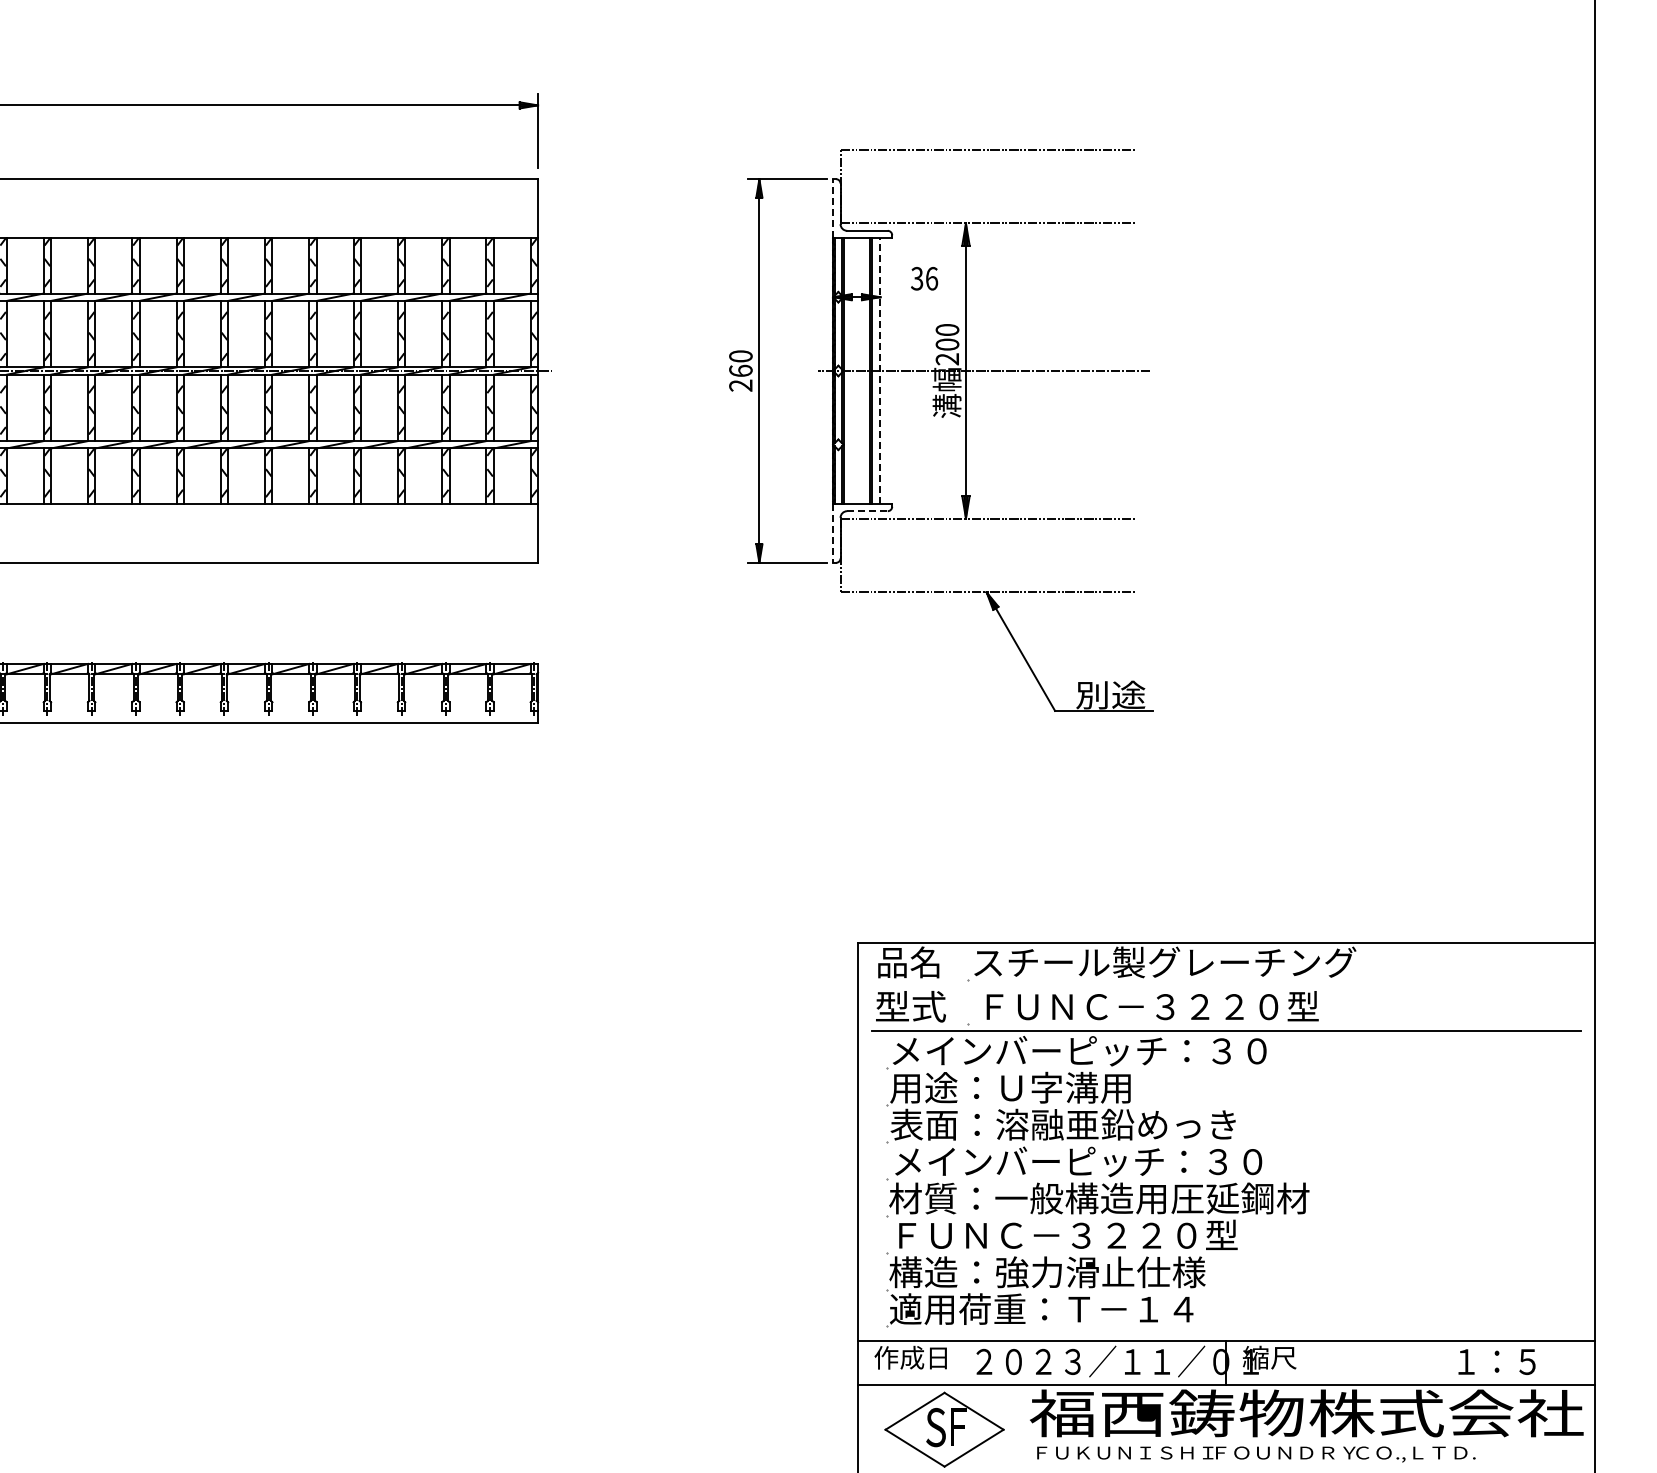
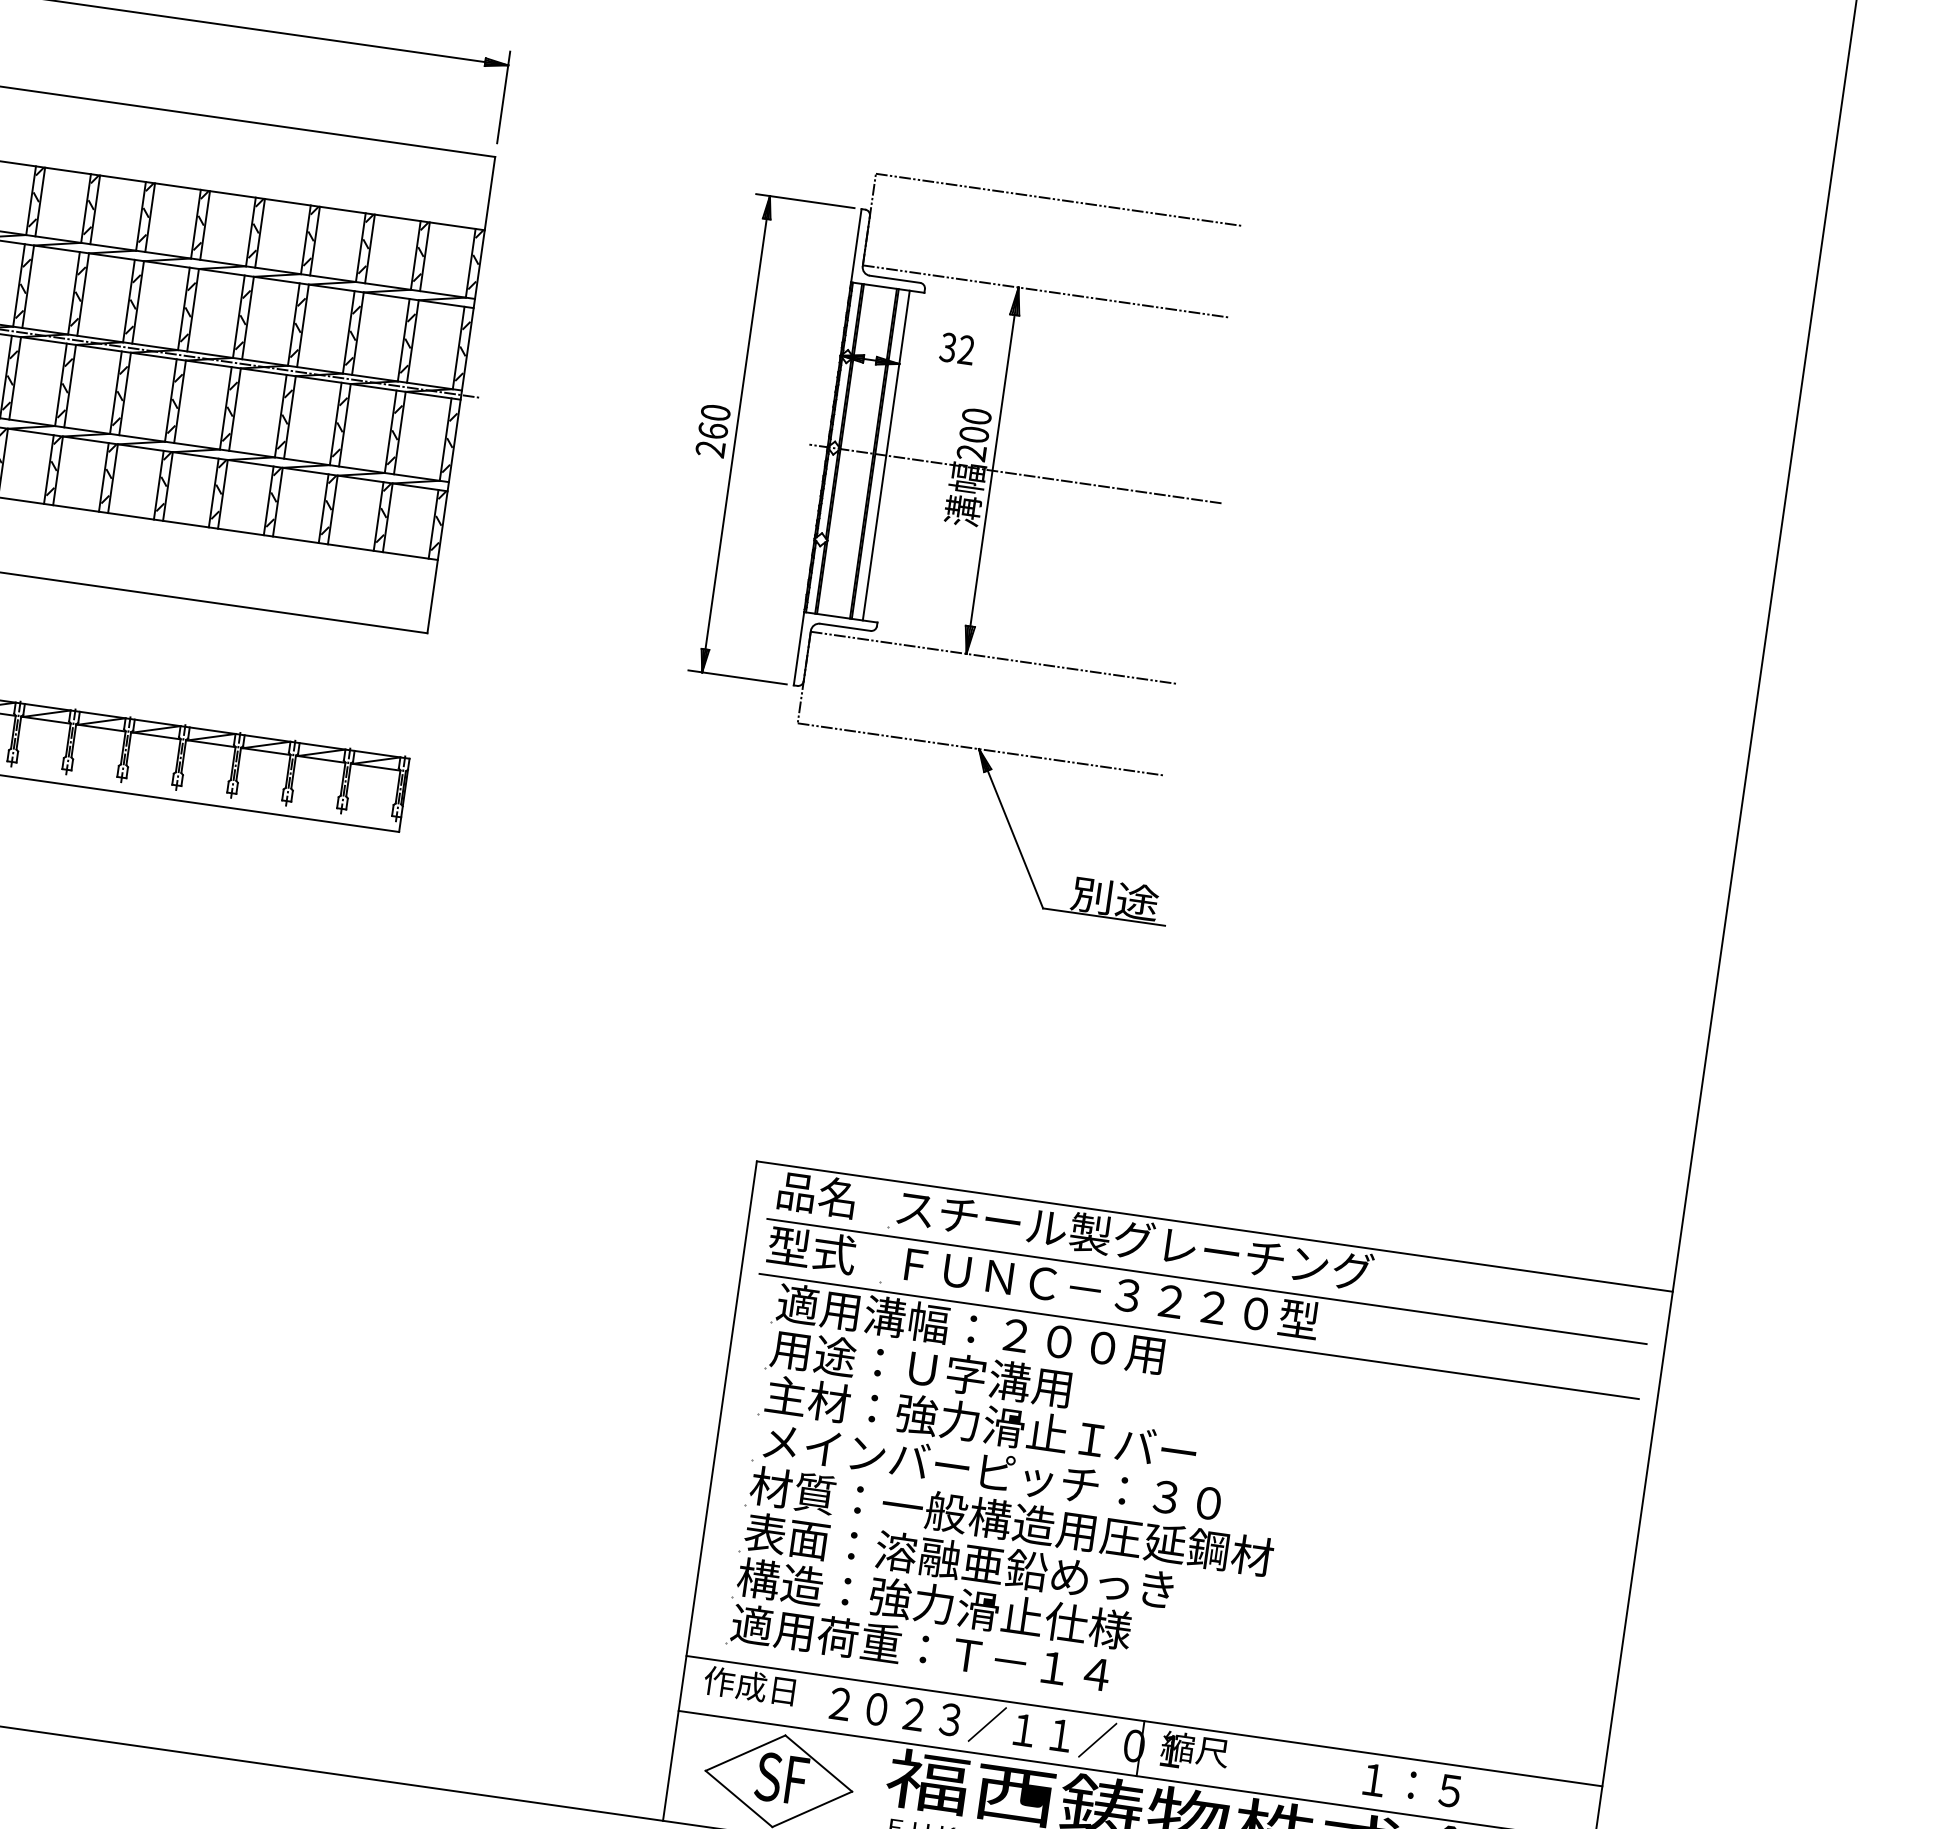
line: (833, 208) -> (856, 245), dashed -> solid
text: (931, 278) -> (966, 349), 36 -> 32
line: (880, 371) -> (886, 456), dashed -> solid
line: (867, 511) -> (845, 627), dashed -> solid
line: (833, 533) -> (799, 649), dashed -> solid
line: (1226, 987) -> (1207, 1282), added
text: (1078, 1050) -> (1012, 1334), メインバーピッチ：３０ -> 適用溝幅：２００用
text: (1063, 1124) -> (980, 1423), 表面：溶融亜鉛めっき -> 主材：強力滑止Ｉバー
text: (1063, 1235) -> (960, 1561), ＦＵＮＣ－３２２０型 -> 表面：溶融亜鉛めっき
text: (1496, 1361) -> (1411, 1784), moved

